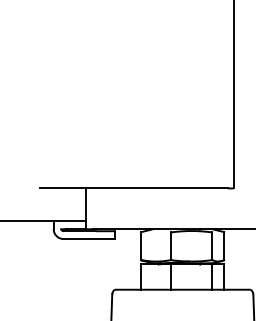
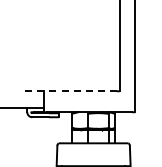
line: (131, 188) -> (67, 91), solid -> dashed

